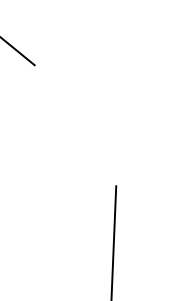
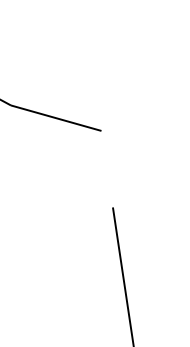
line: (76, 86) -> (55, 117), added

